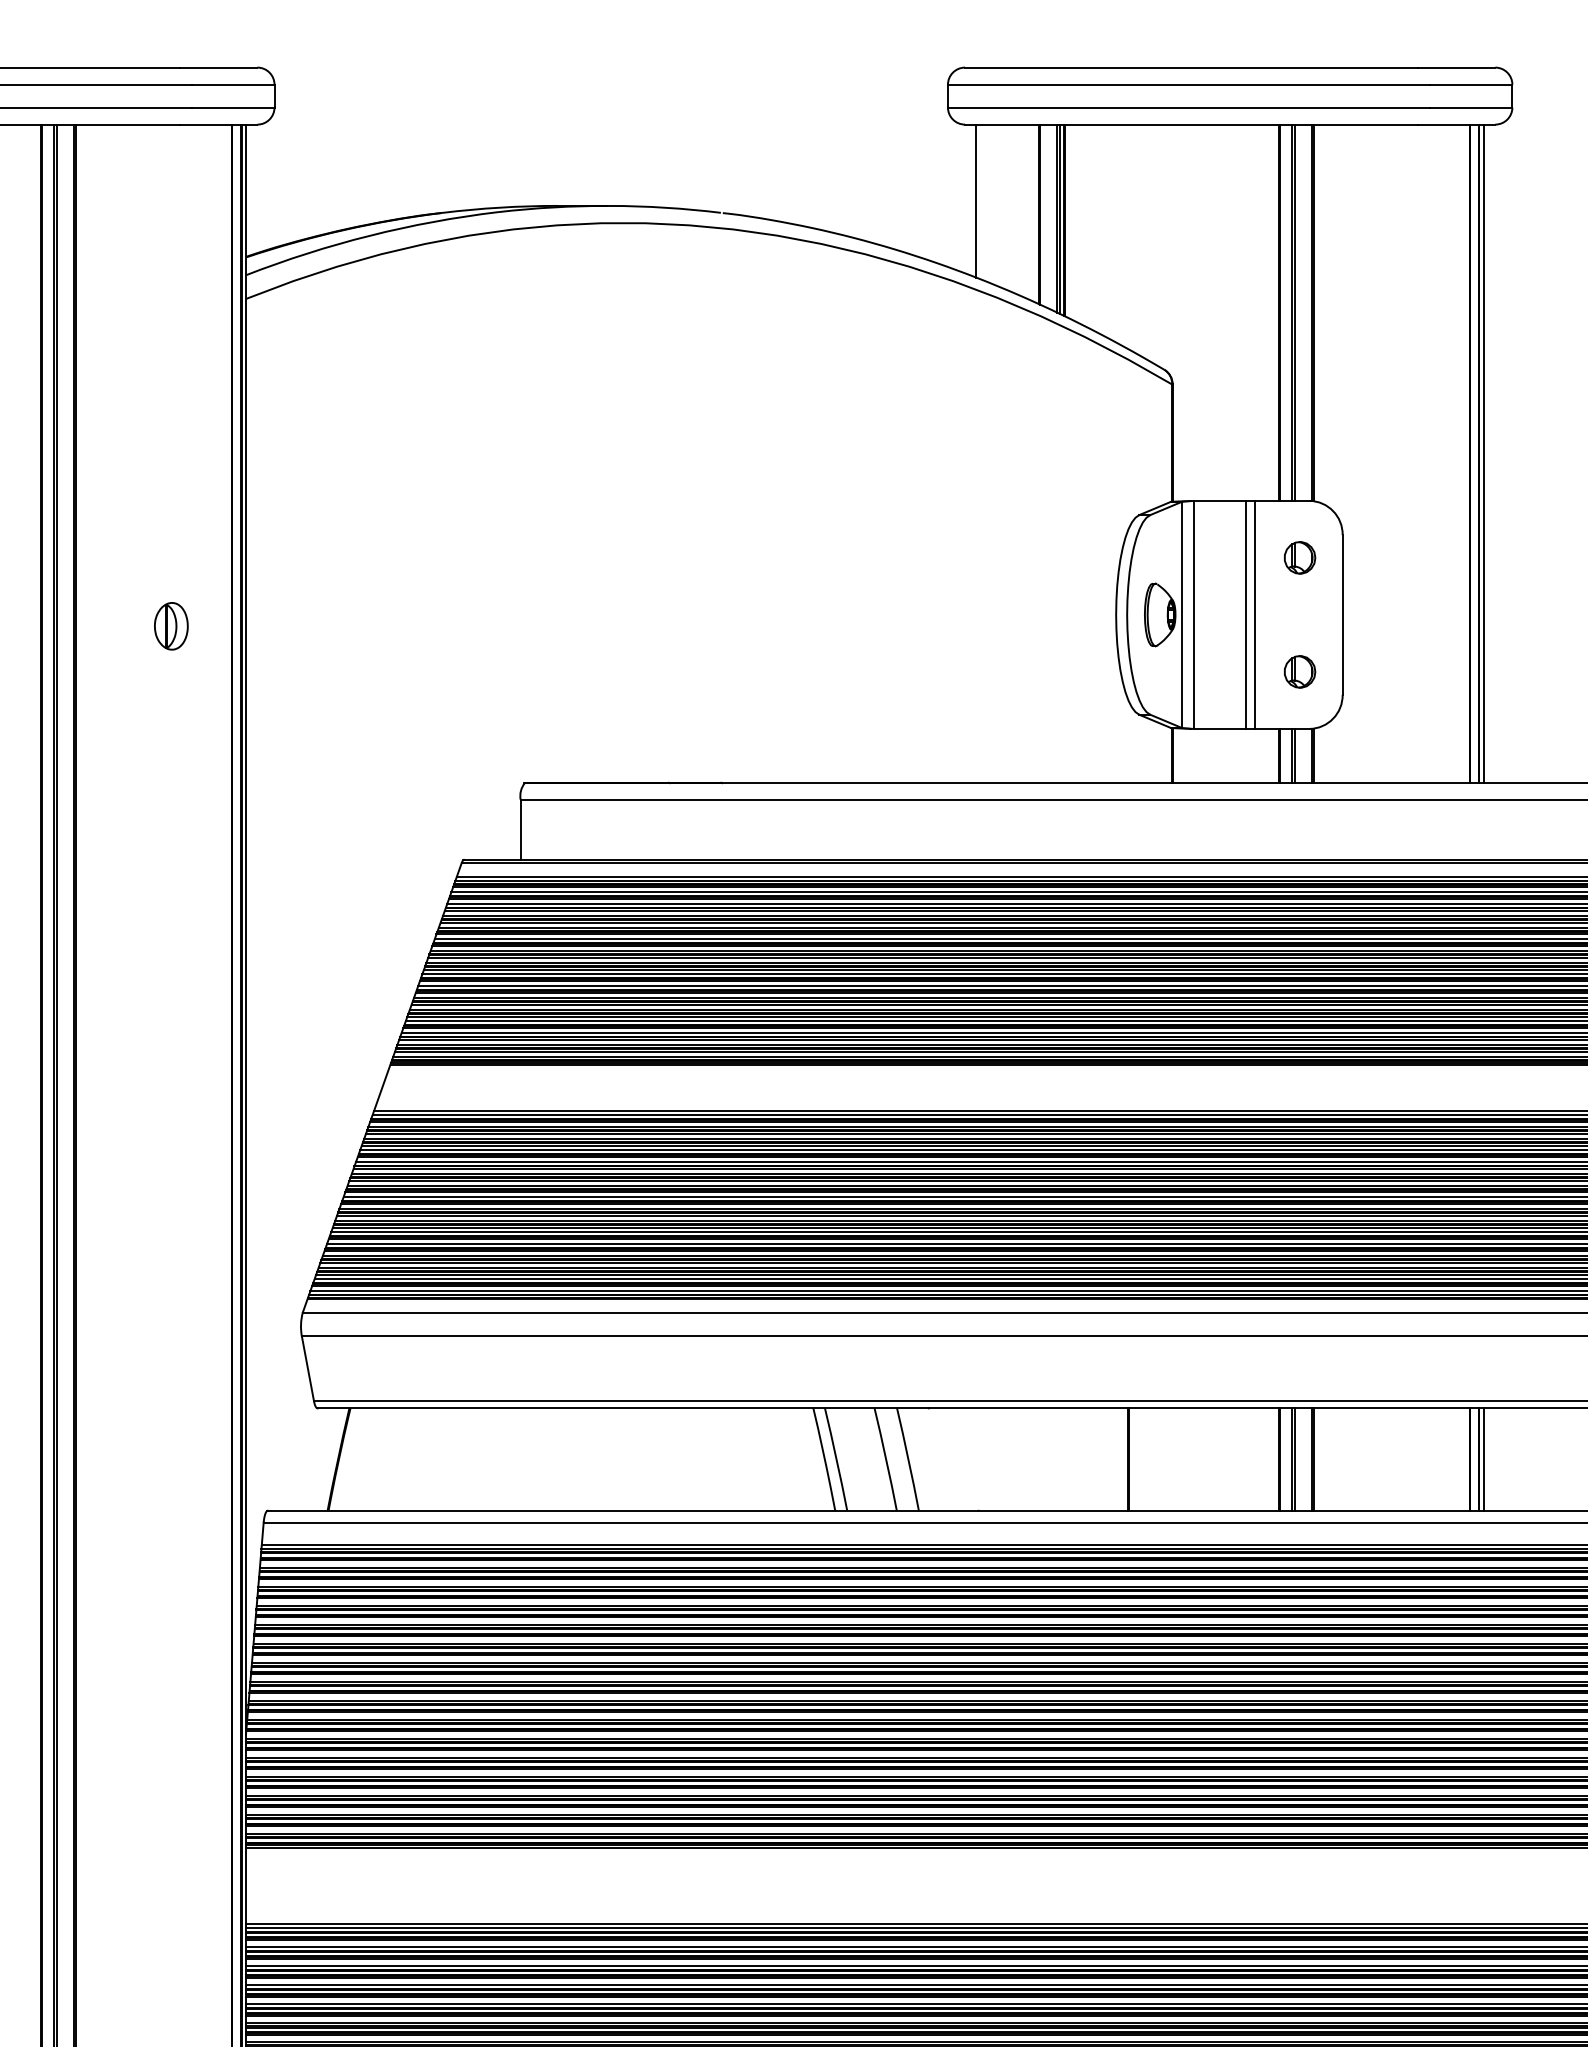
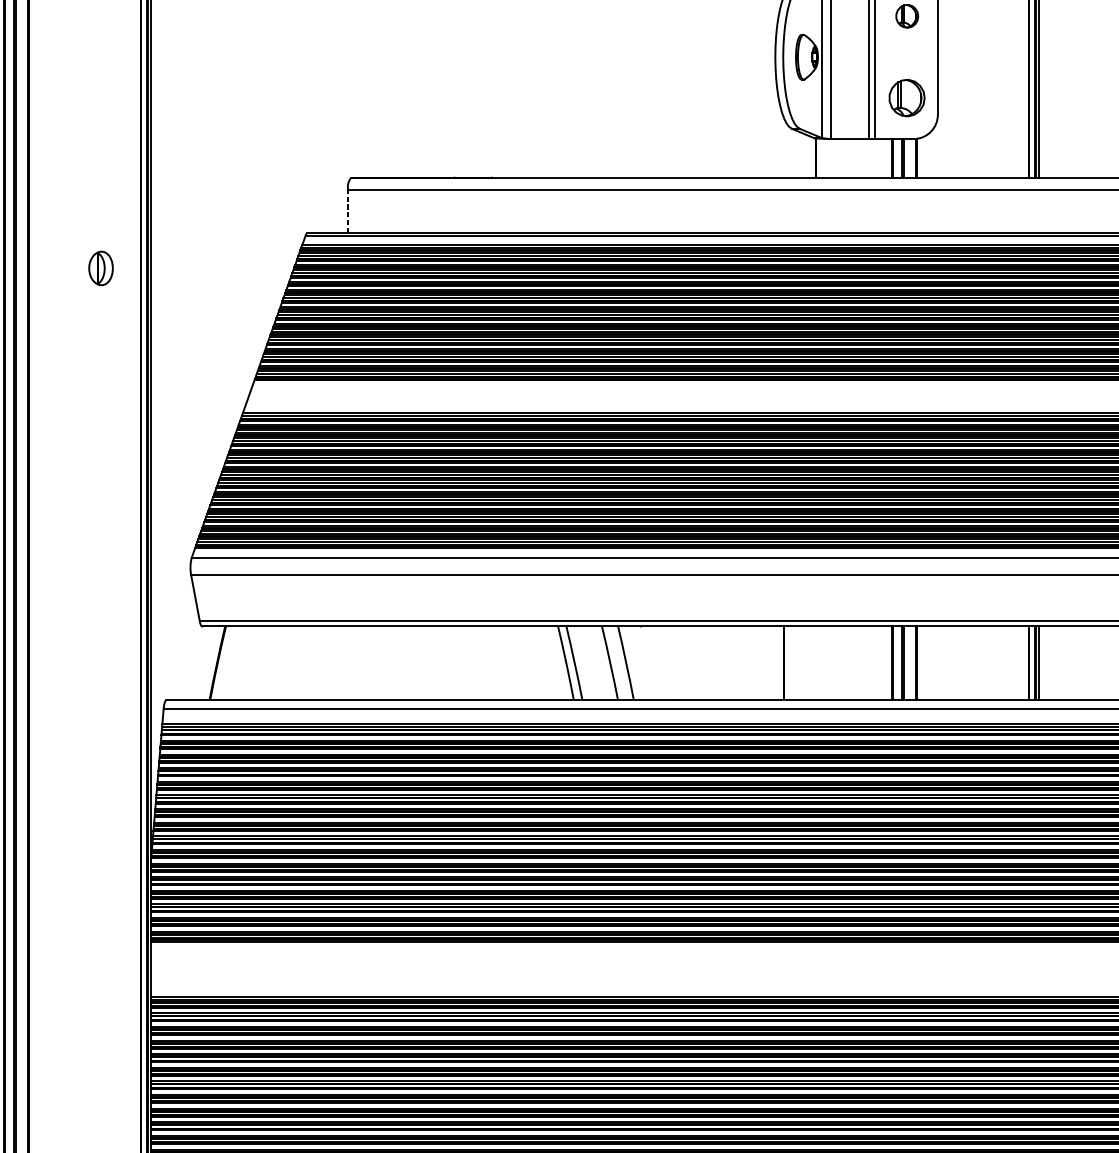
part: (171, 626) -> (101, 268), moved
part: (1300, 671) -> (907, 97), size x1.6
line: (520, 829) -> (347, 211), solid -> dashed

